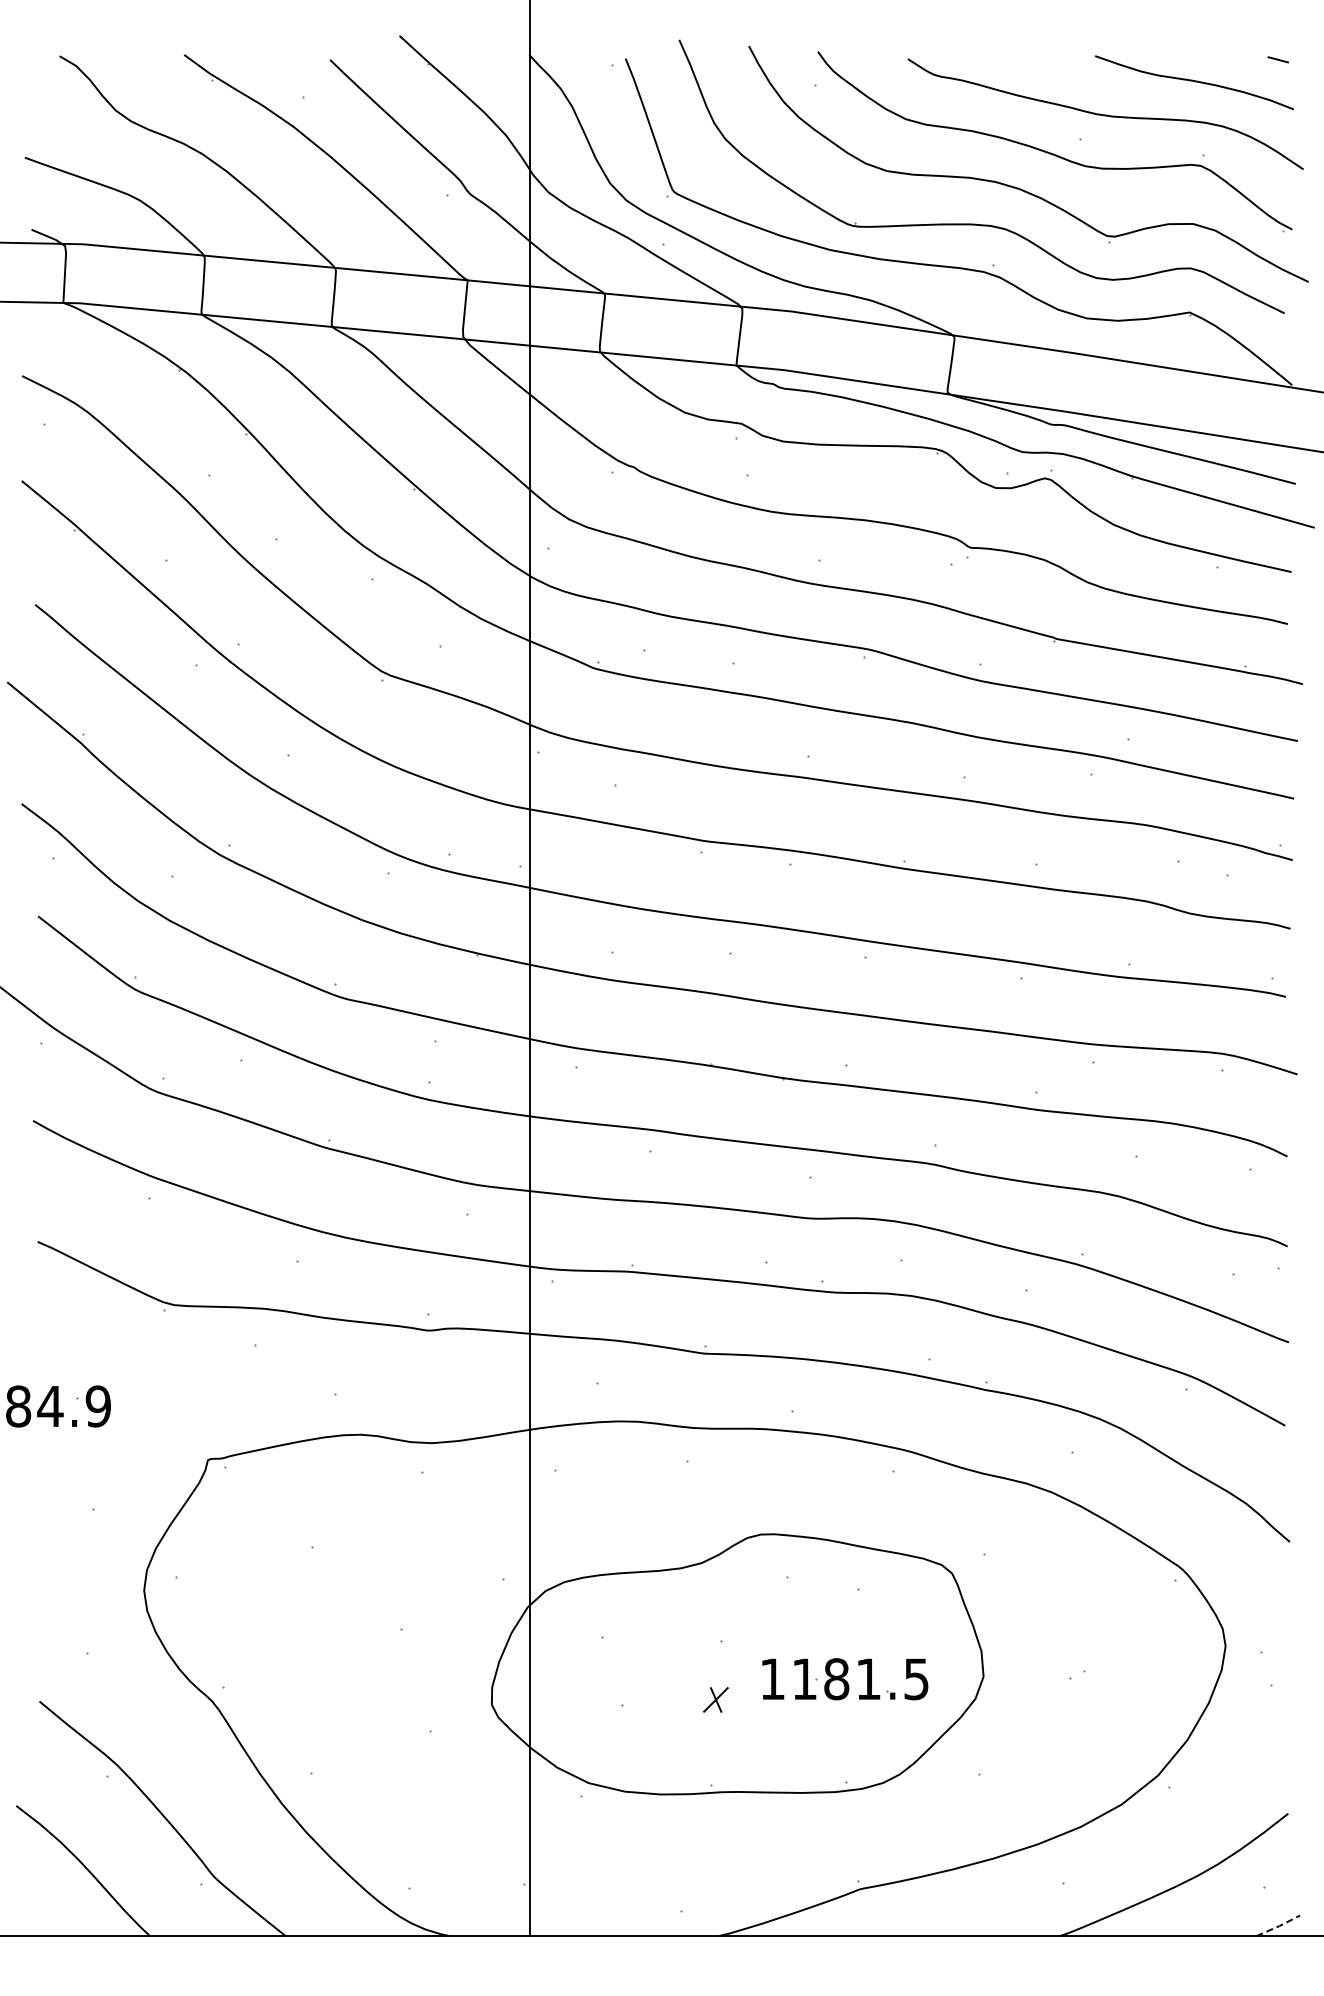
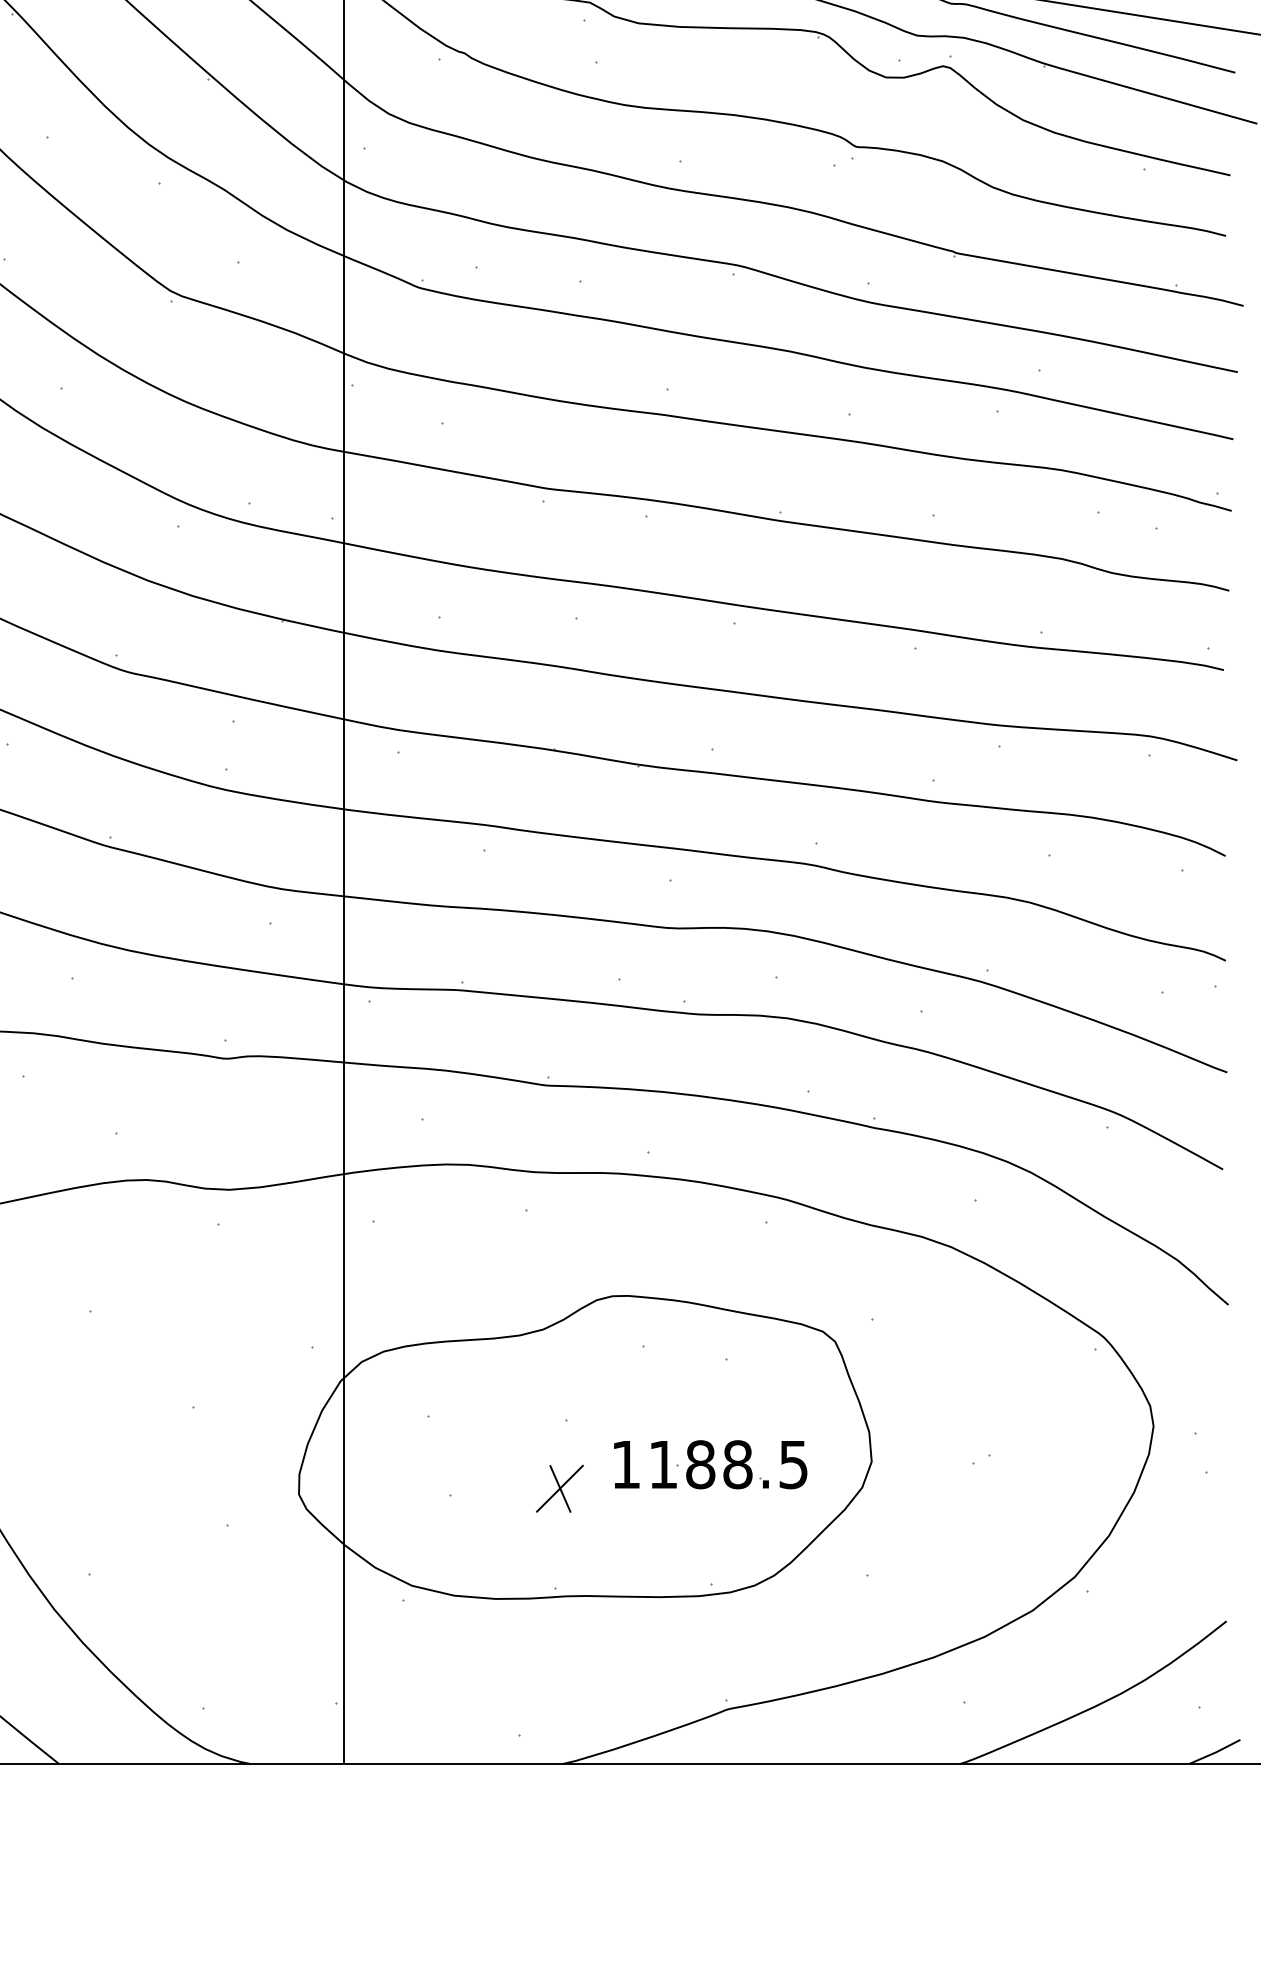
text: (868, 1679) -> (737, 1465), 1181.5 -> 1188.5
part: (715, 1699) -> (559, 1488), size x1.67
line: (1278, 1926) -> (1215, 1752), dashed -> solid

